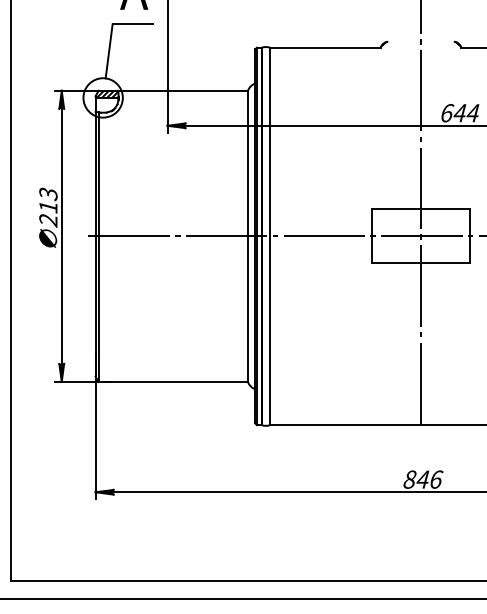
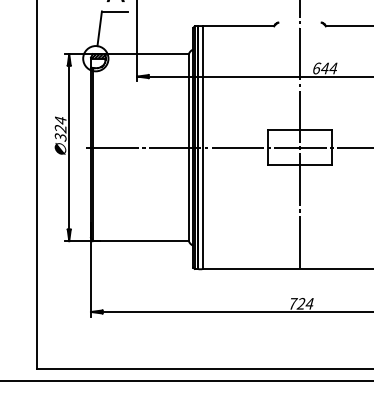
text: (48, 206) -> (60, 128), 213 -> 324
text: (423, 479) -> (301, 303), 846 -> 724

